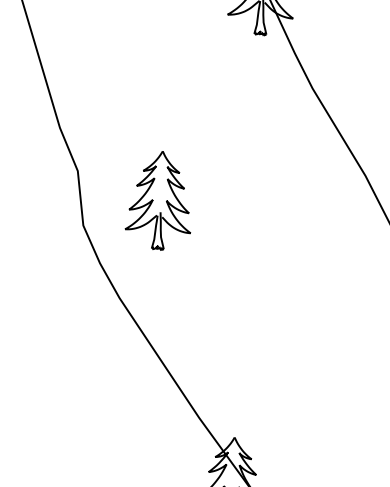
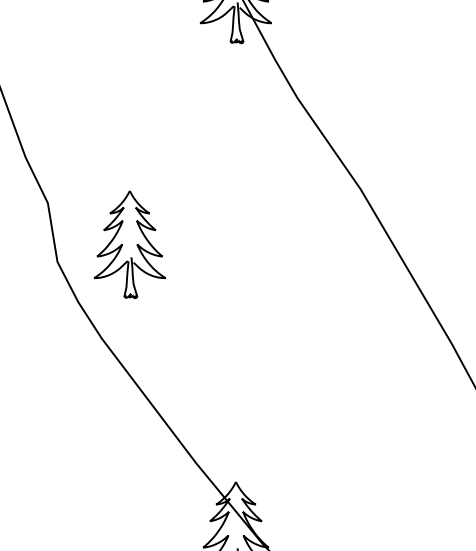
part: (159, 200) -> (129, 244), moved

